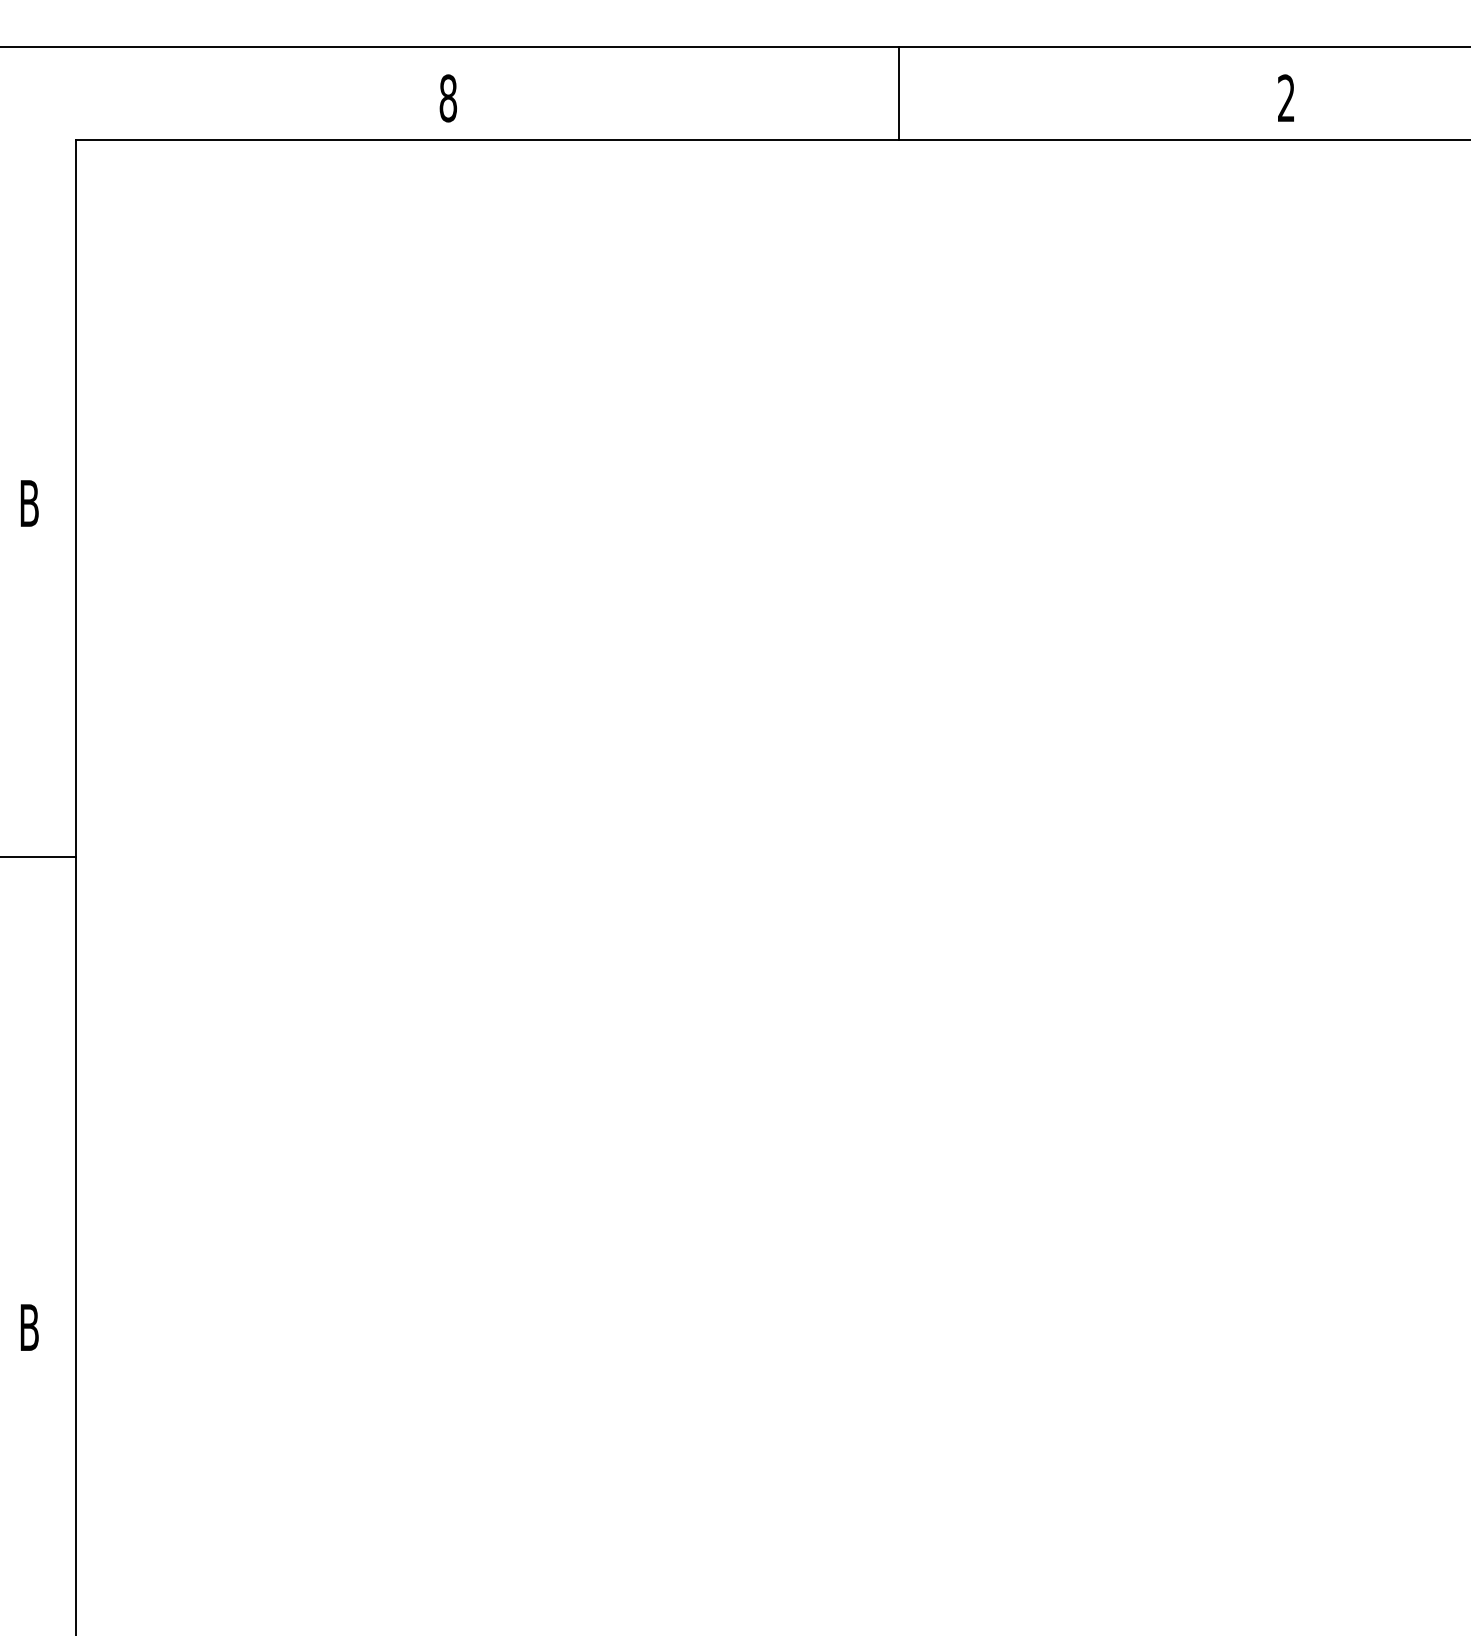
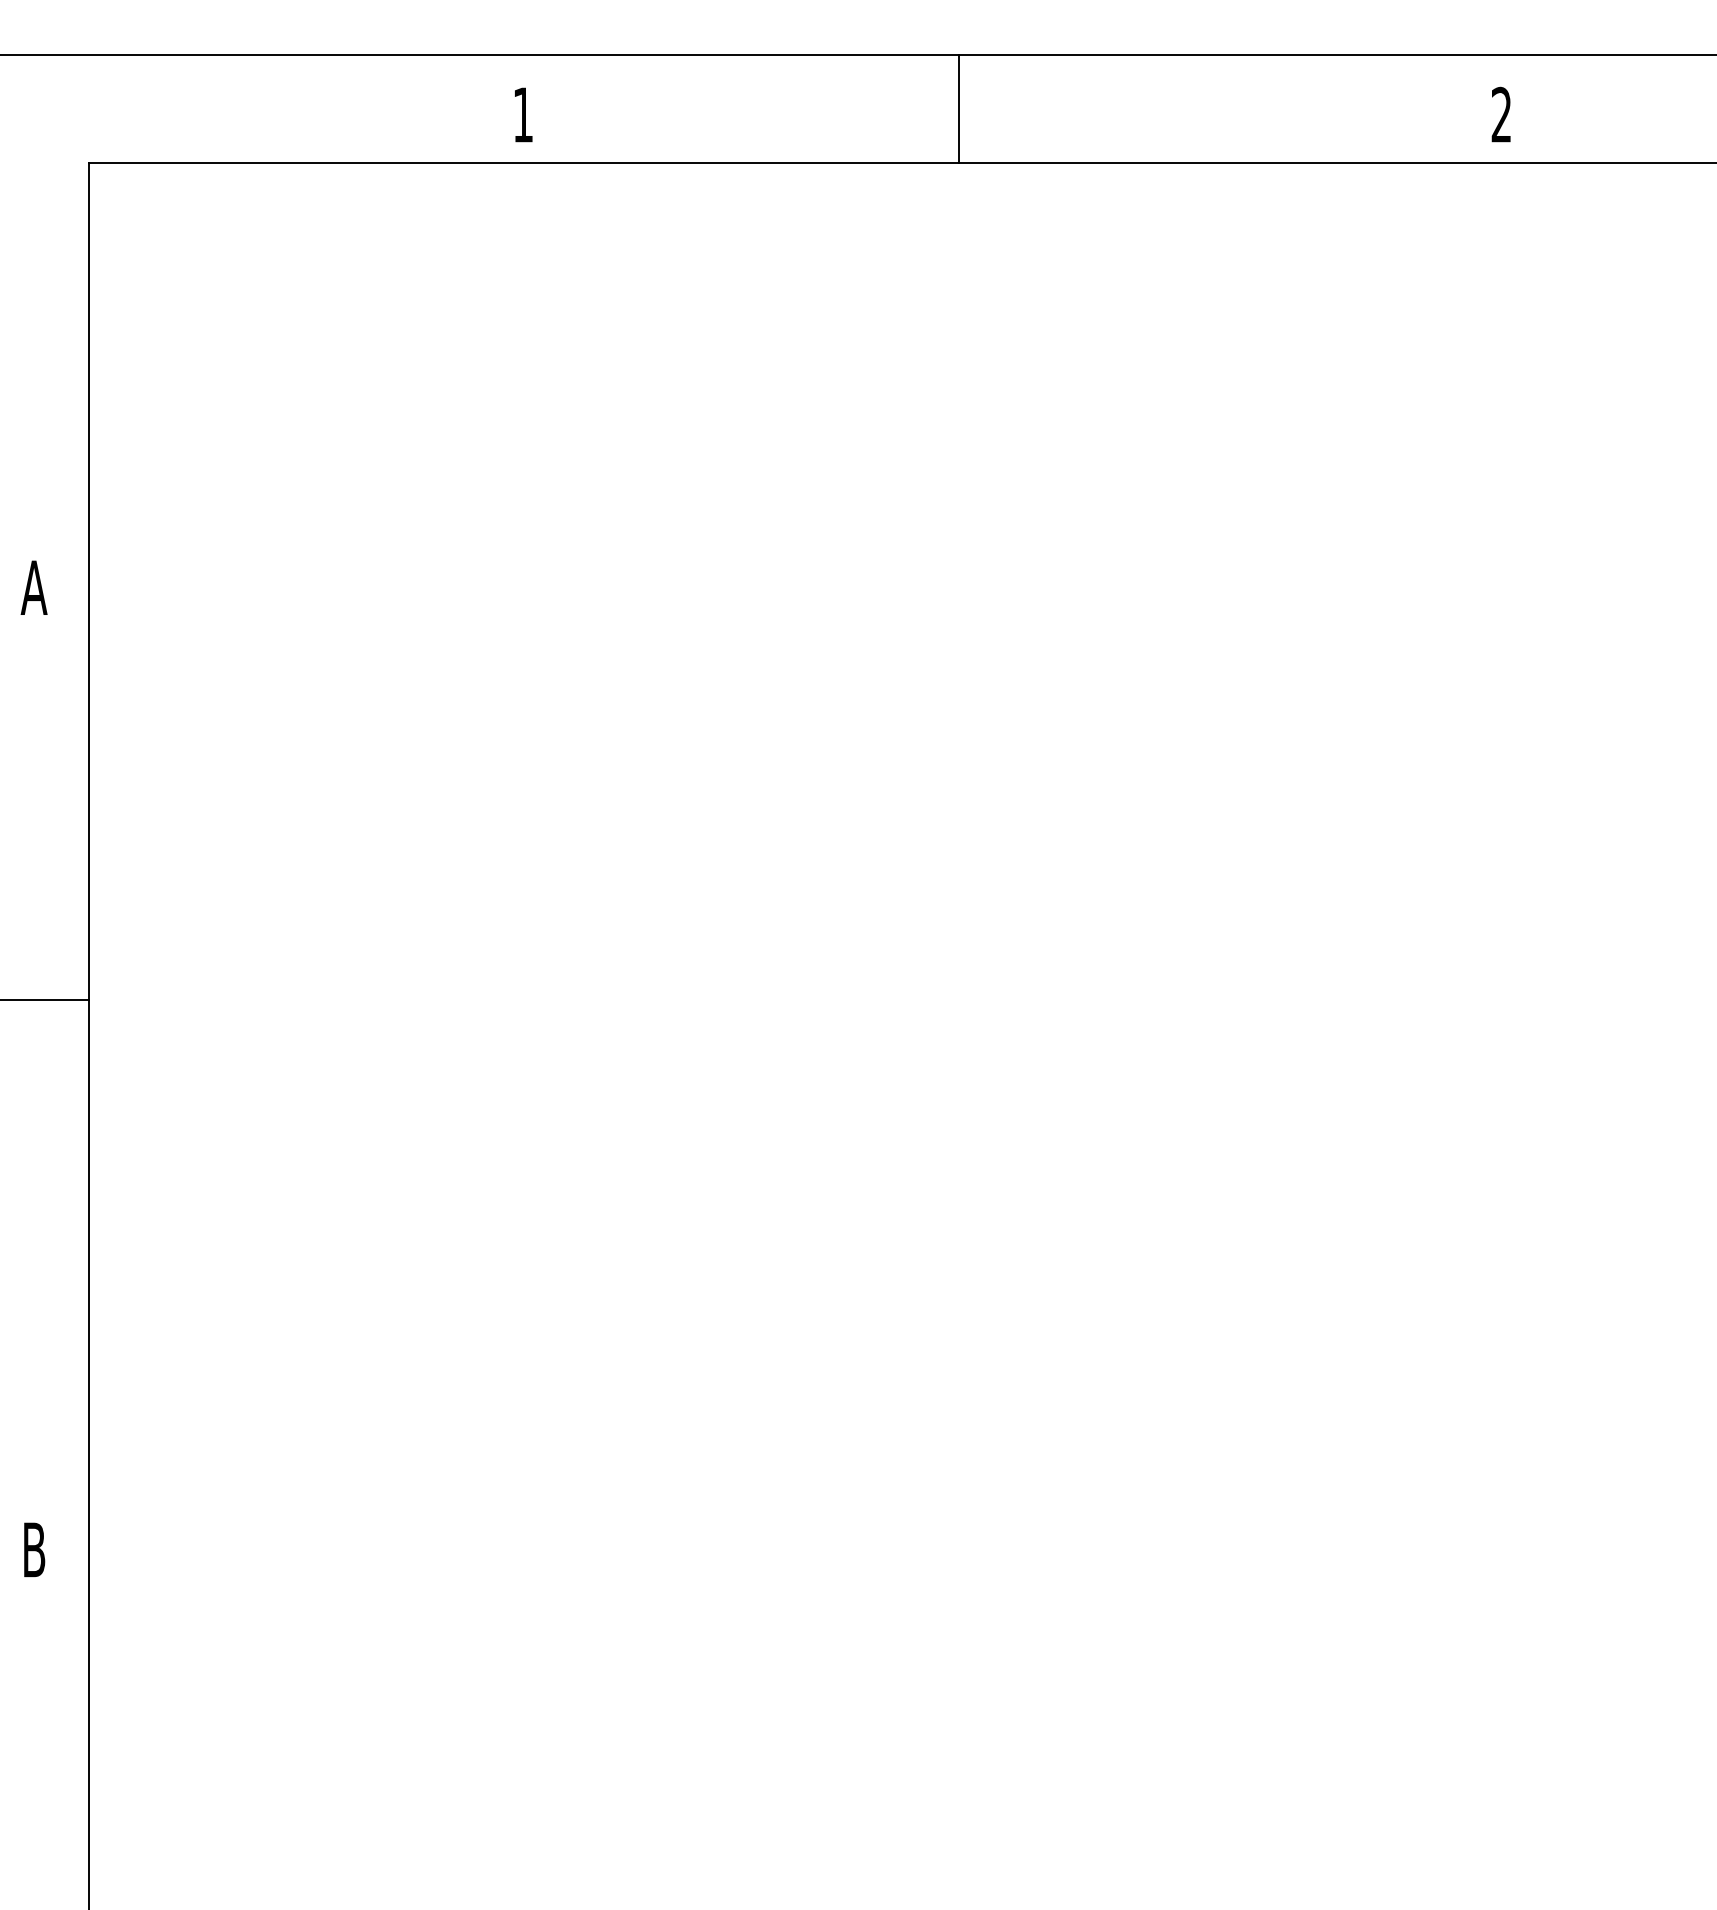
line: (899, 92) -> (958, 108), moved
text: (448, 98) -> (523, 114), 8 -> 1
text: (28, 503) -> (33, 587), B -> A

